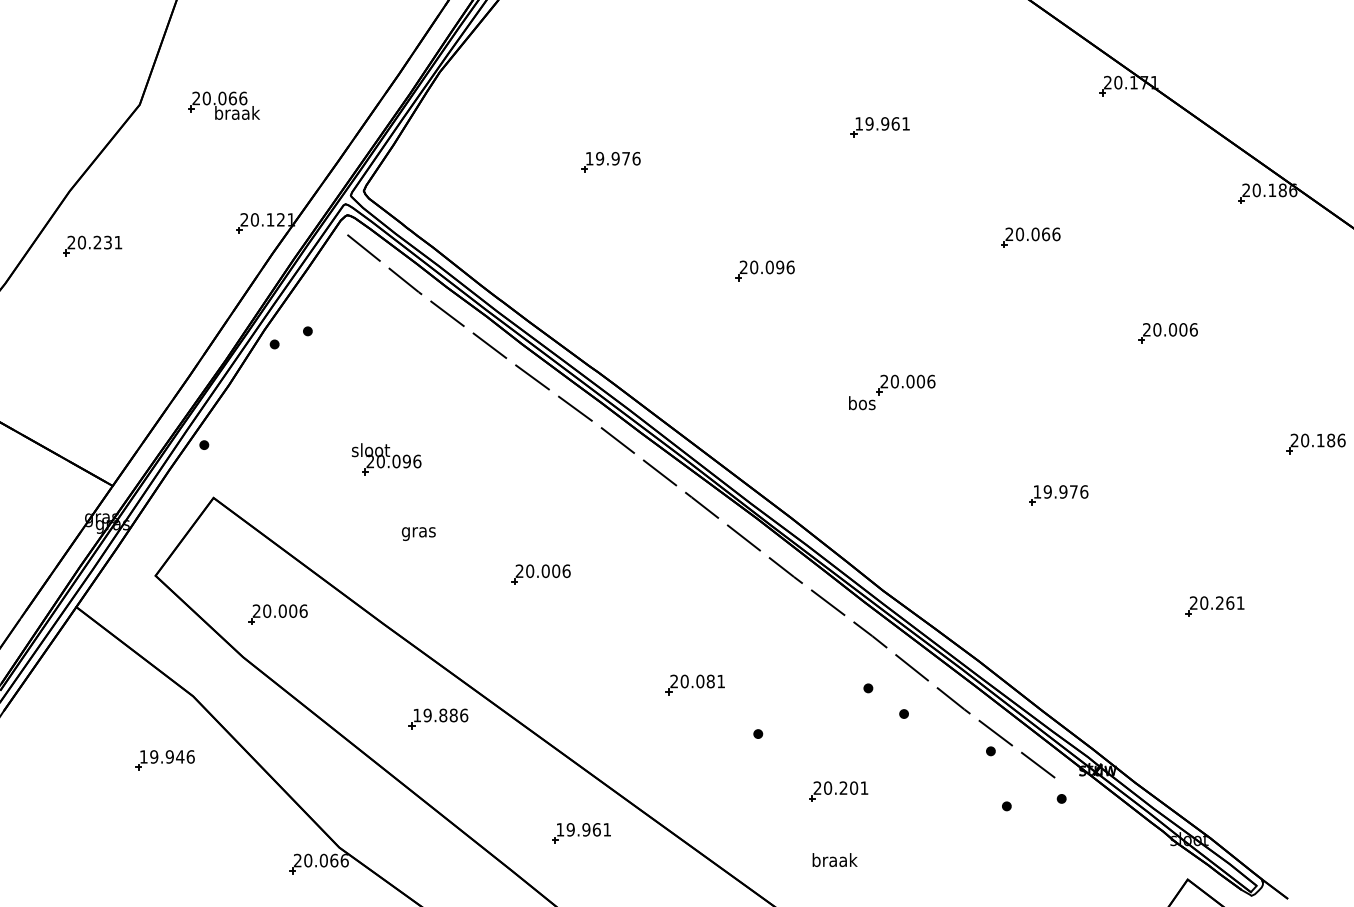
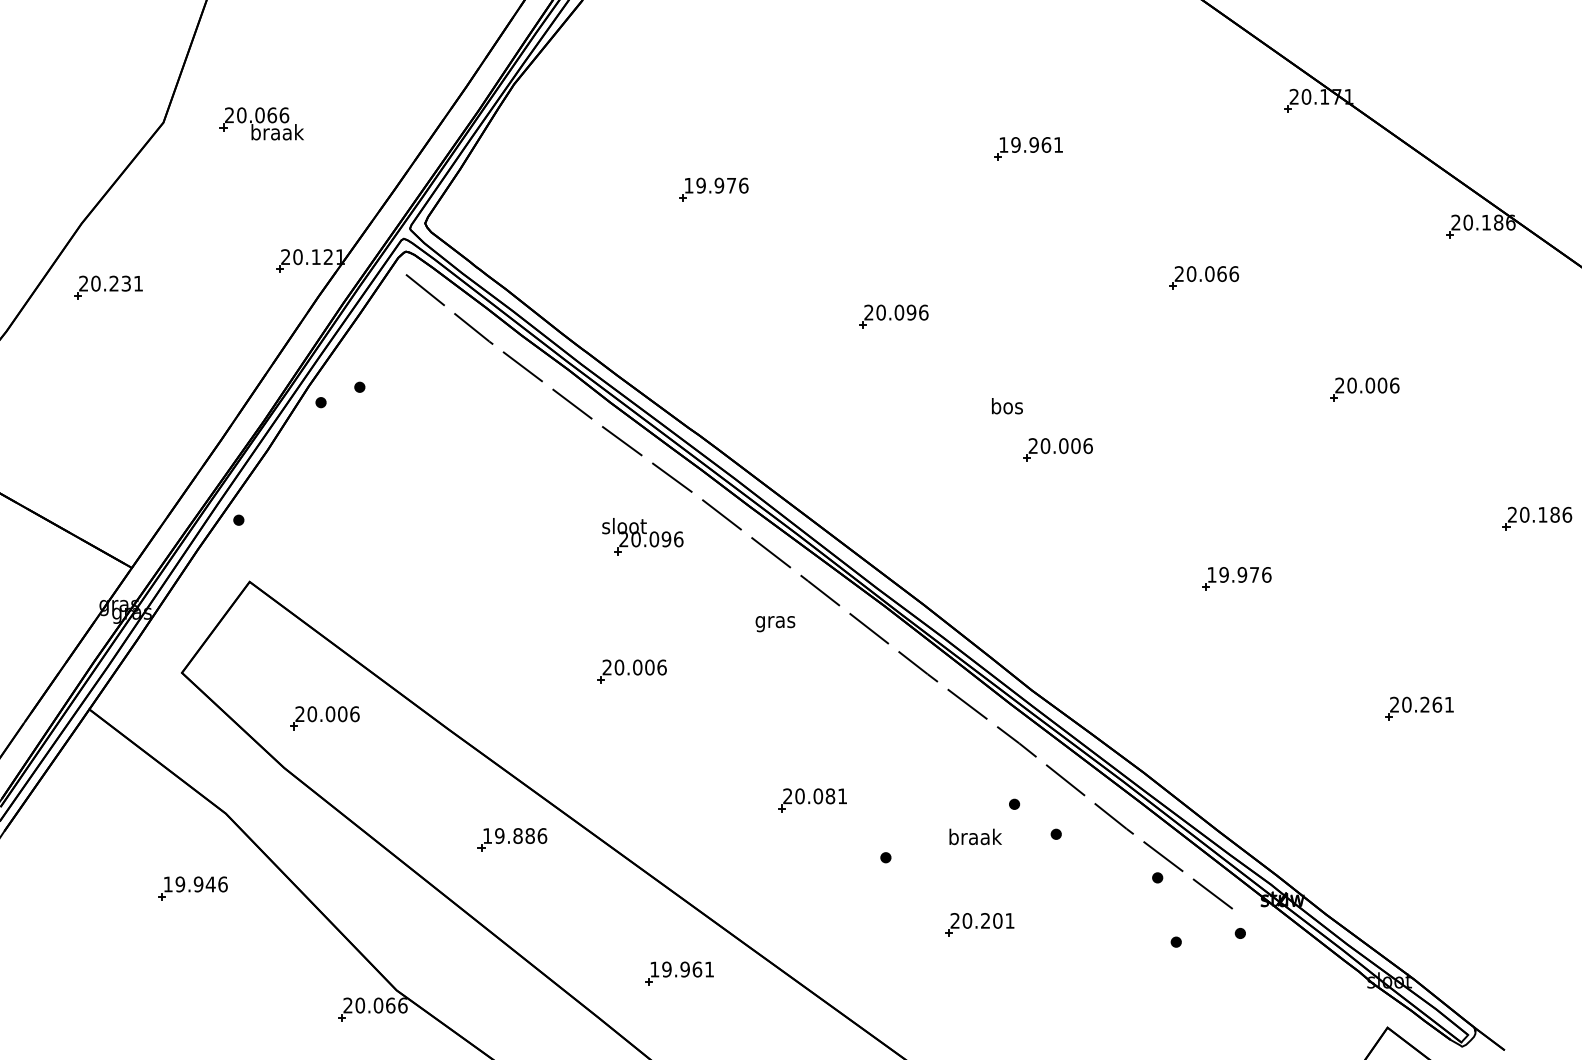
text: (862, 403) -> (1007, 406), moved
part: (386, 459) -> (642, 536), moved
text: (418, 534) -> (775, 624), moved
text: (834, 859) -> (975, 836), moved

